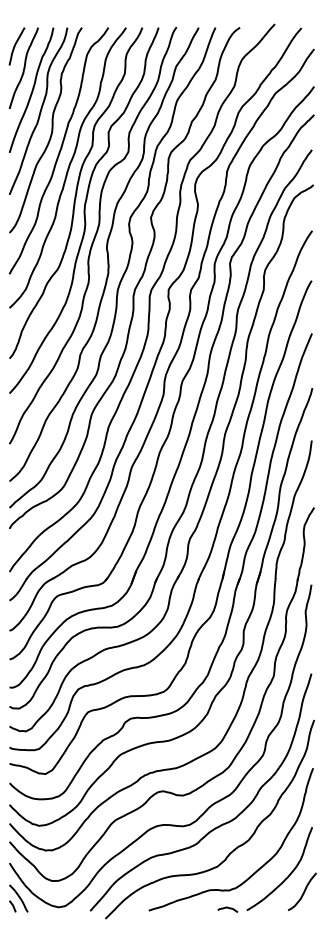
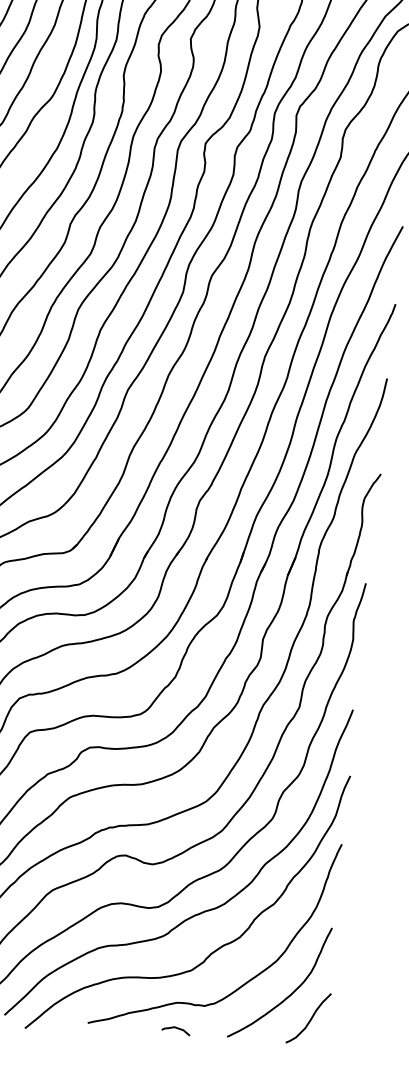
curve: (227, 908) -> (175, 1028), moved

